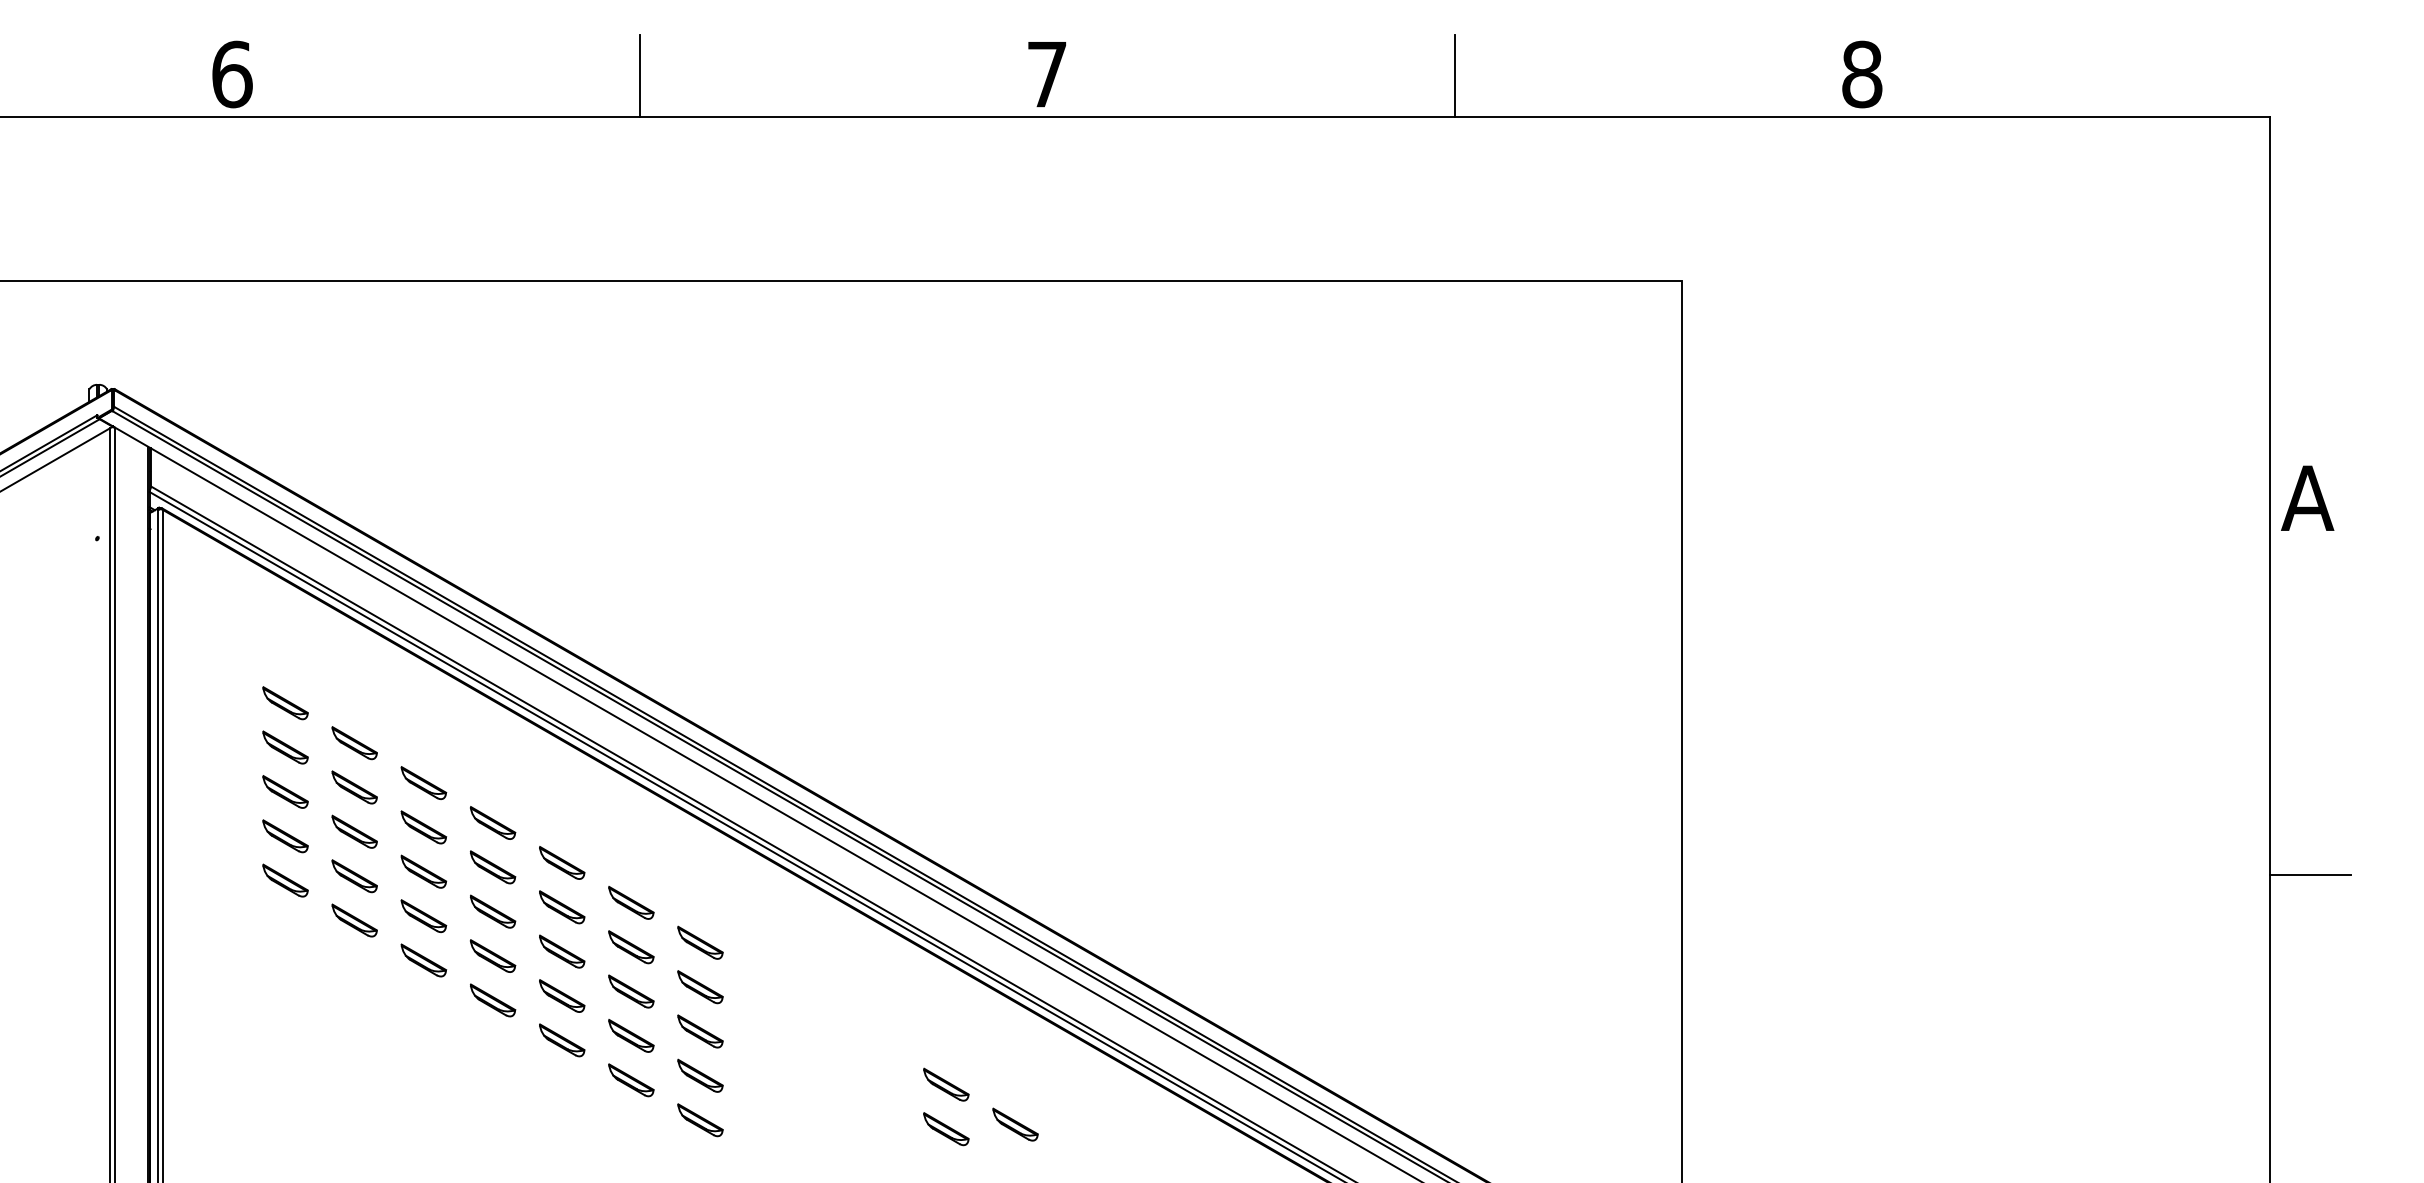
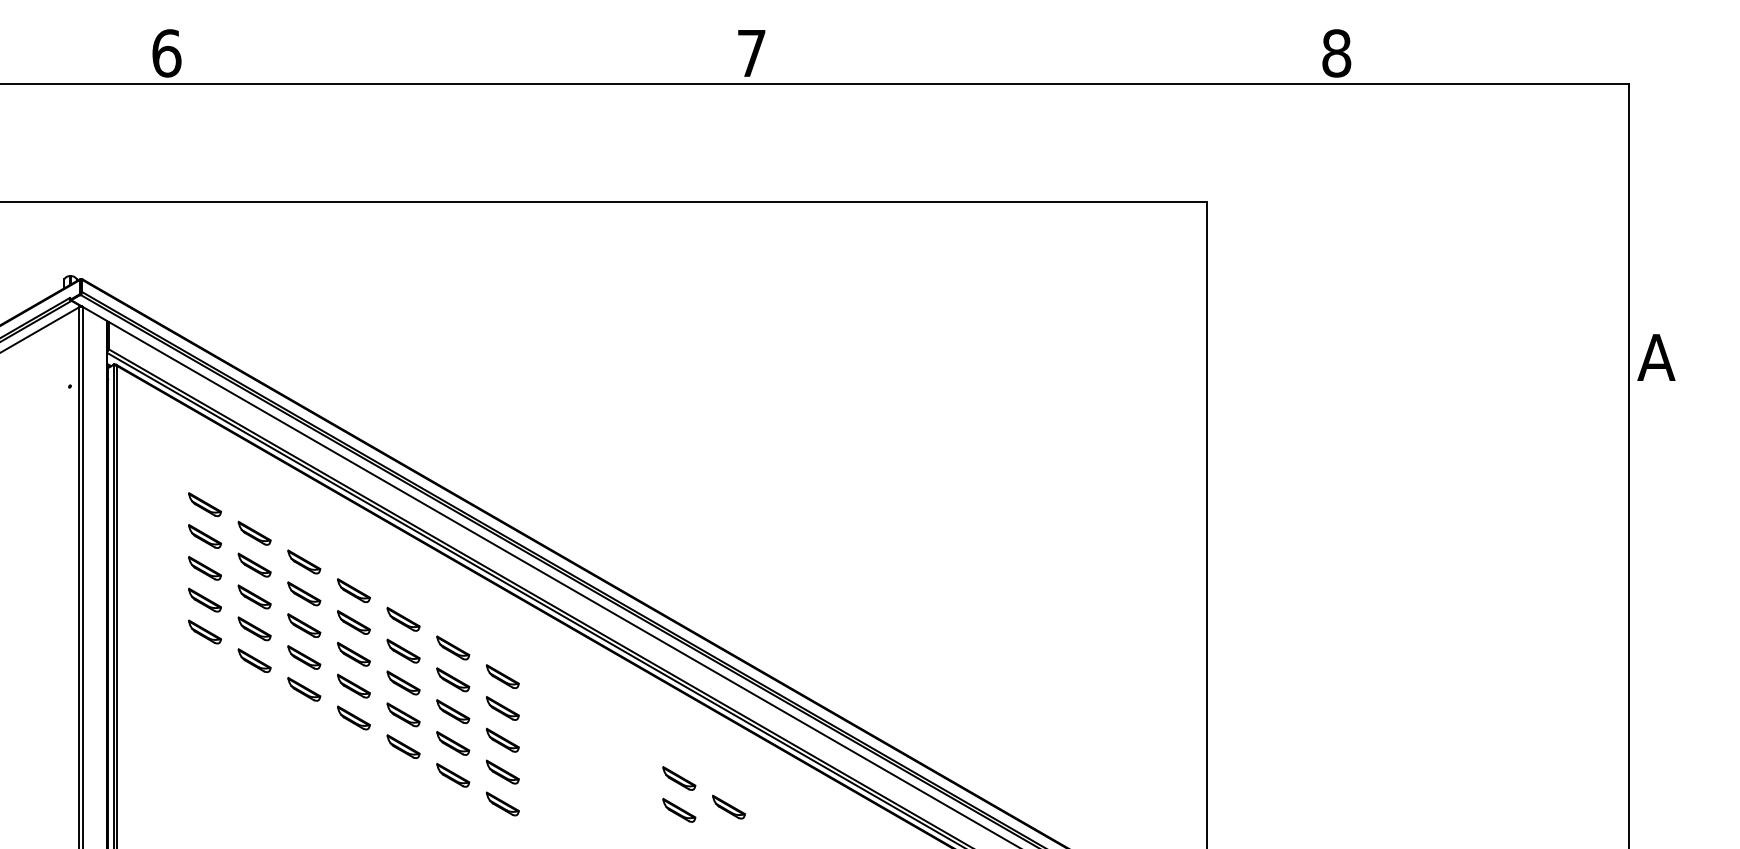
line: (640, 76) -> (459, 54), removed
line: (1455, 76) -> (1044, 54), removed
line: (2310, 874) -> (1658, 627), removed

